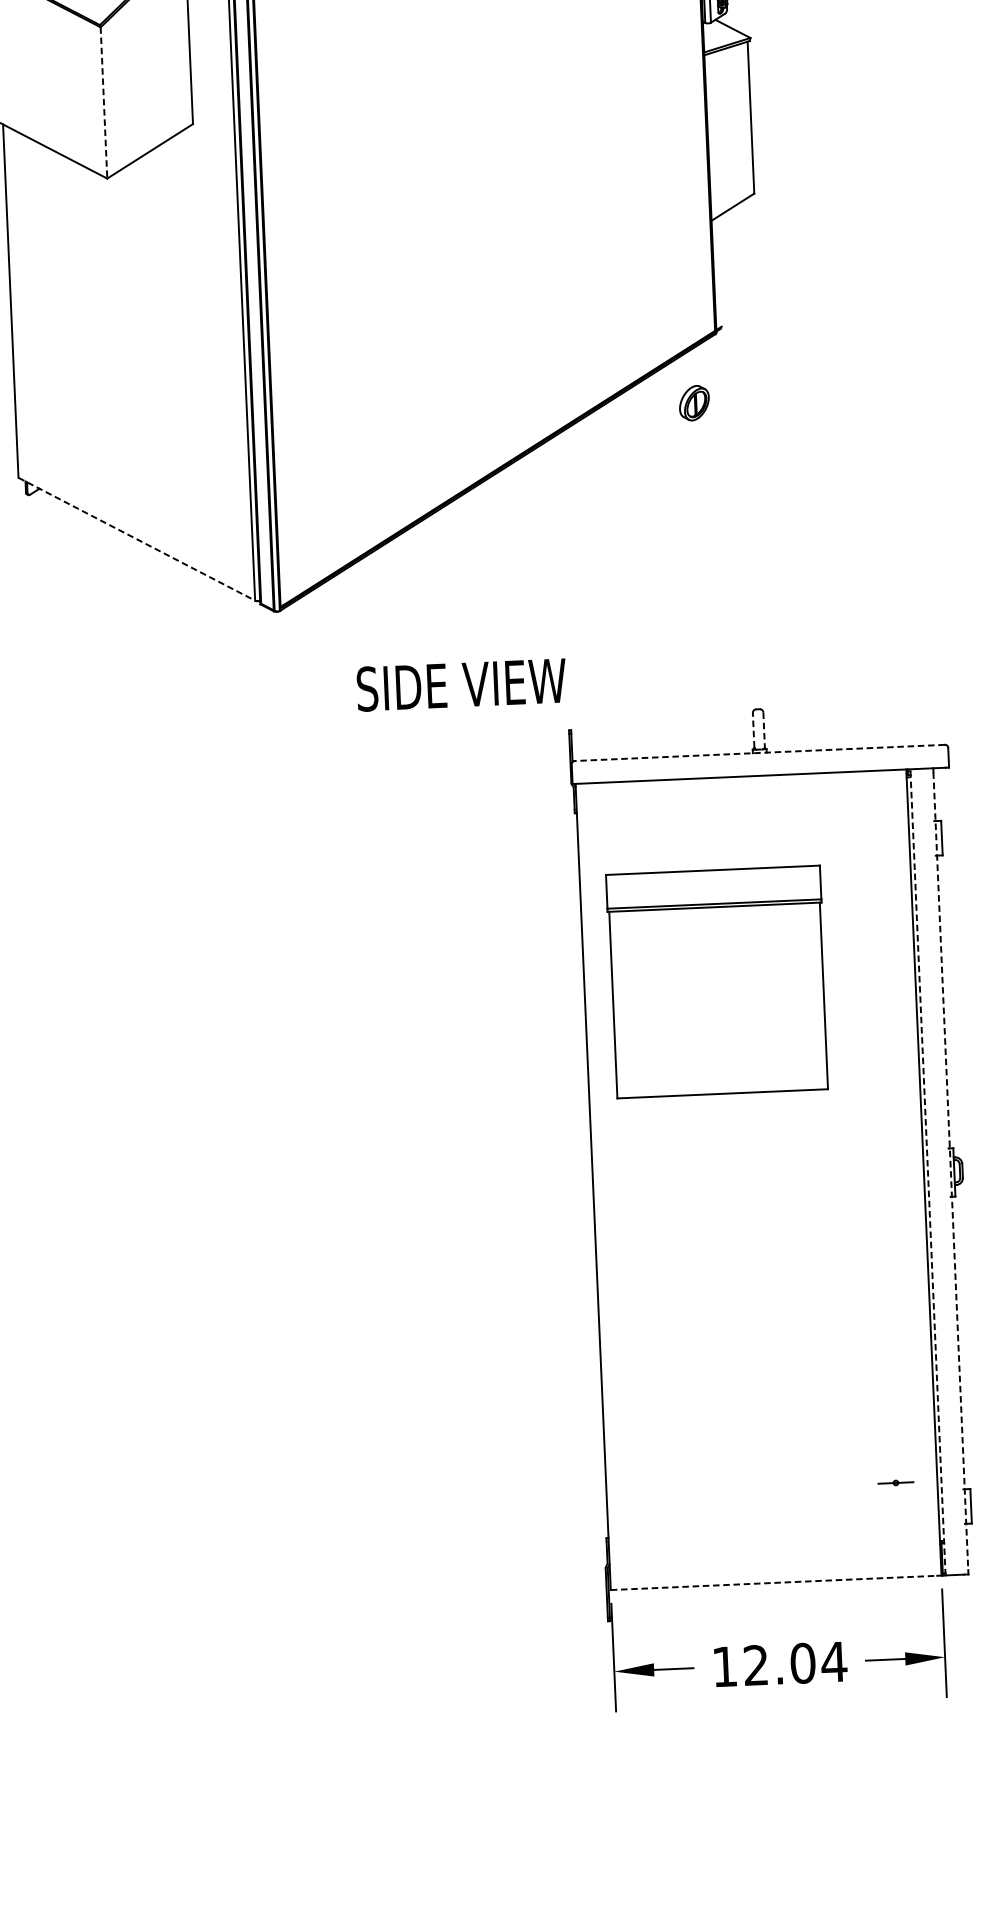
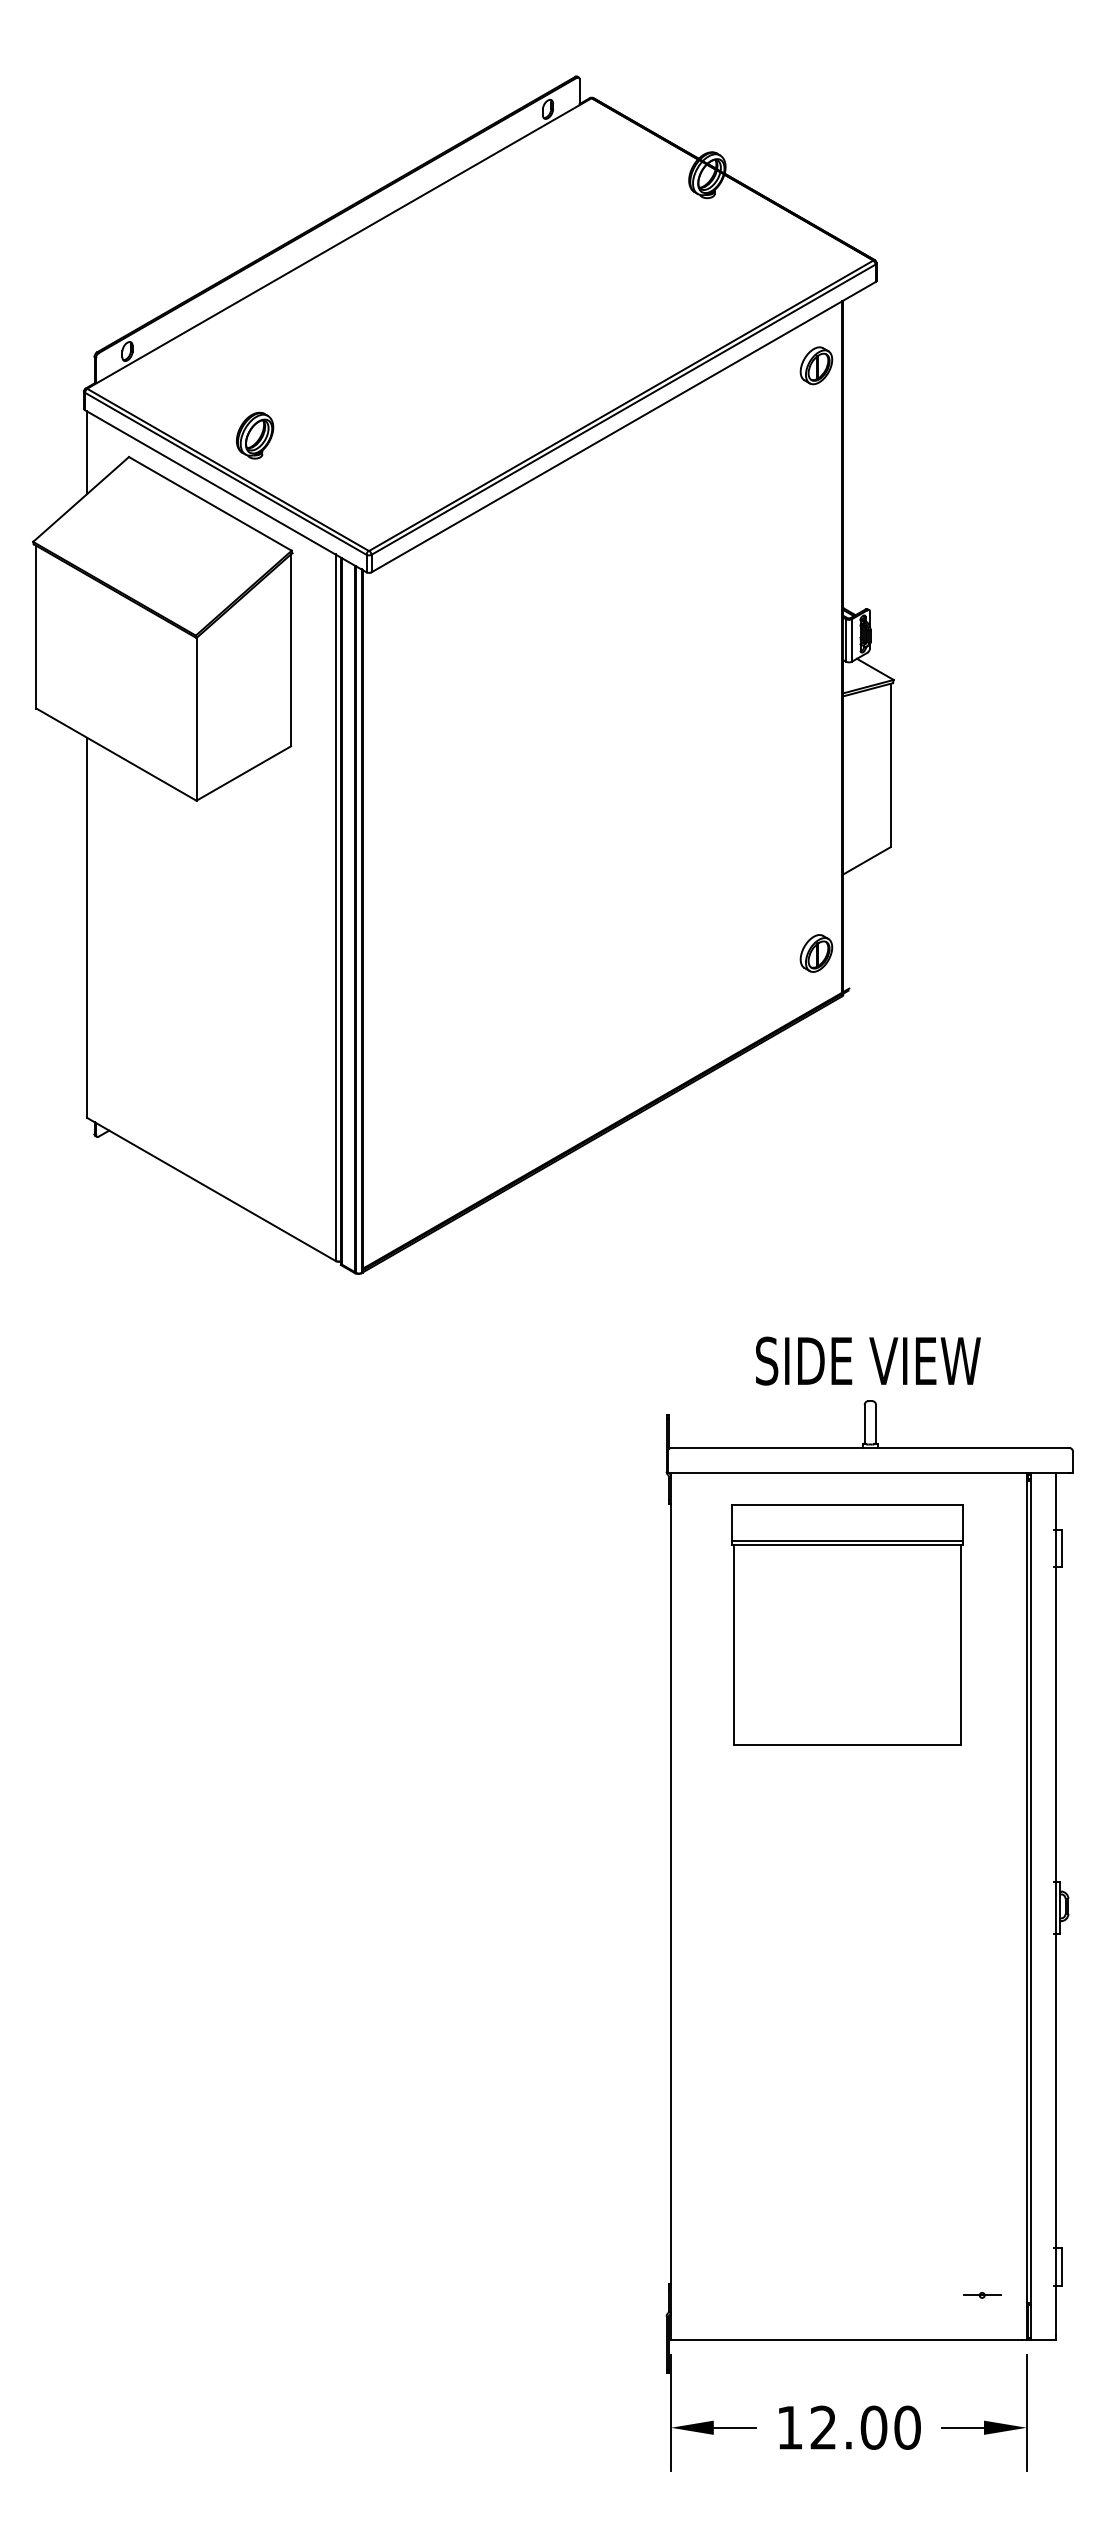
line: (103, 103) -> (196, 719), dashed -> solid
part: (694, 403) -> (816, 953), moved
line: (136, 539) -> (211, 1189), dashed -> solid
text: (461, 684) -> (868, 1360), moved
line: (763, 729) -> (875, 1423), dashed -> solid
line: (753, 730) -> (864, 1423), dashed -> solid
line: (760, 753) -> (870, 1448), dashed -> solid
part: (717, 981) -> (847, 1624), moved
line: (950, 1171) -> (1055, 1906), dashed -> solid
line: (928, 1172) -> (1031, 1906), dashed -> solid
part: (896, 1483) -> (982, 2295), moved
line: (773, 1582) -> (846, 2339), dashed -> solid
text: (834, 1661) -> (907, 2427), 12.04 -> 12.00

